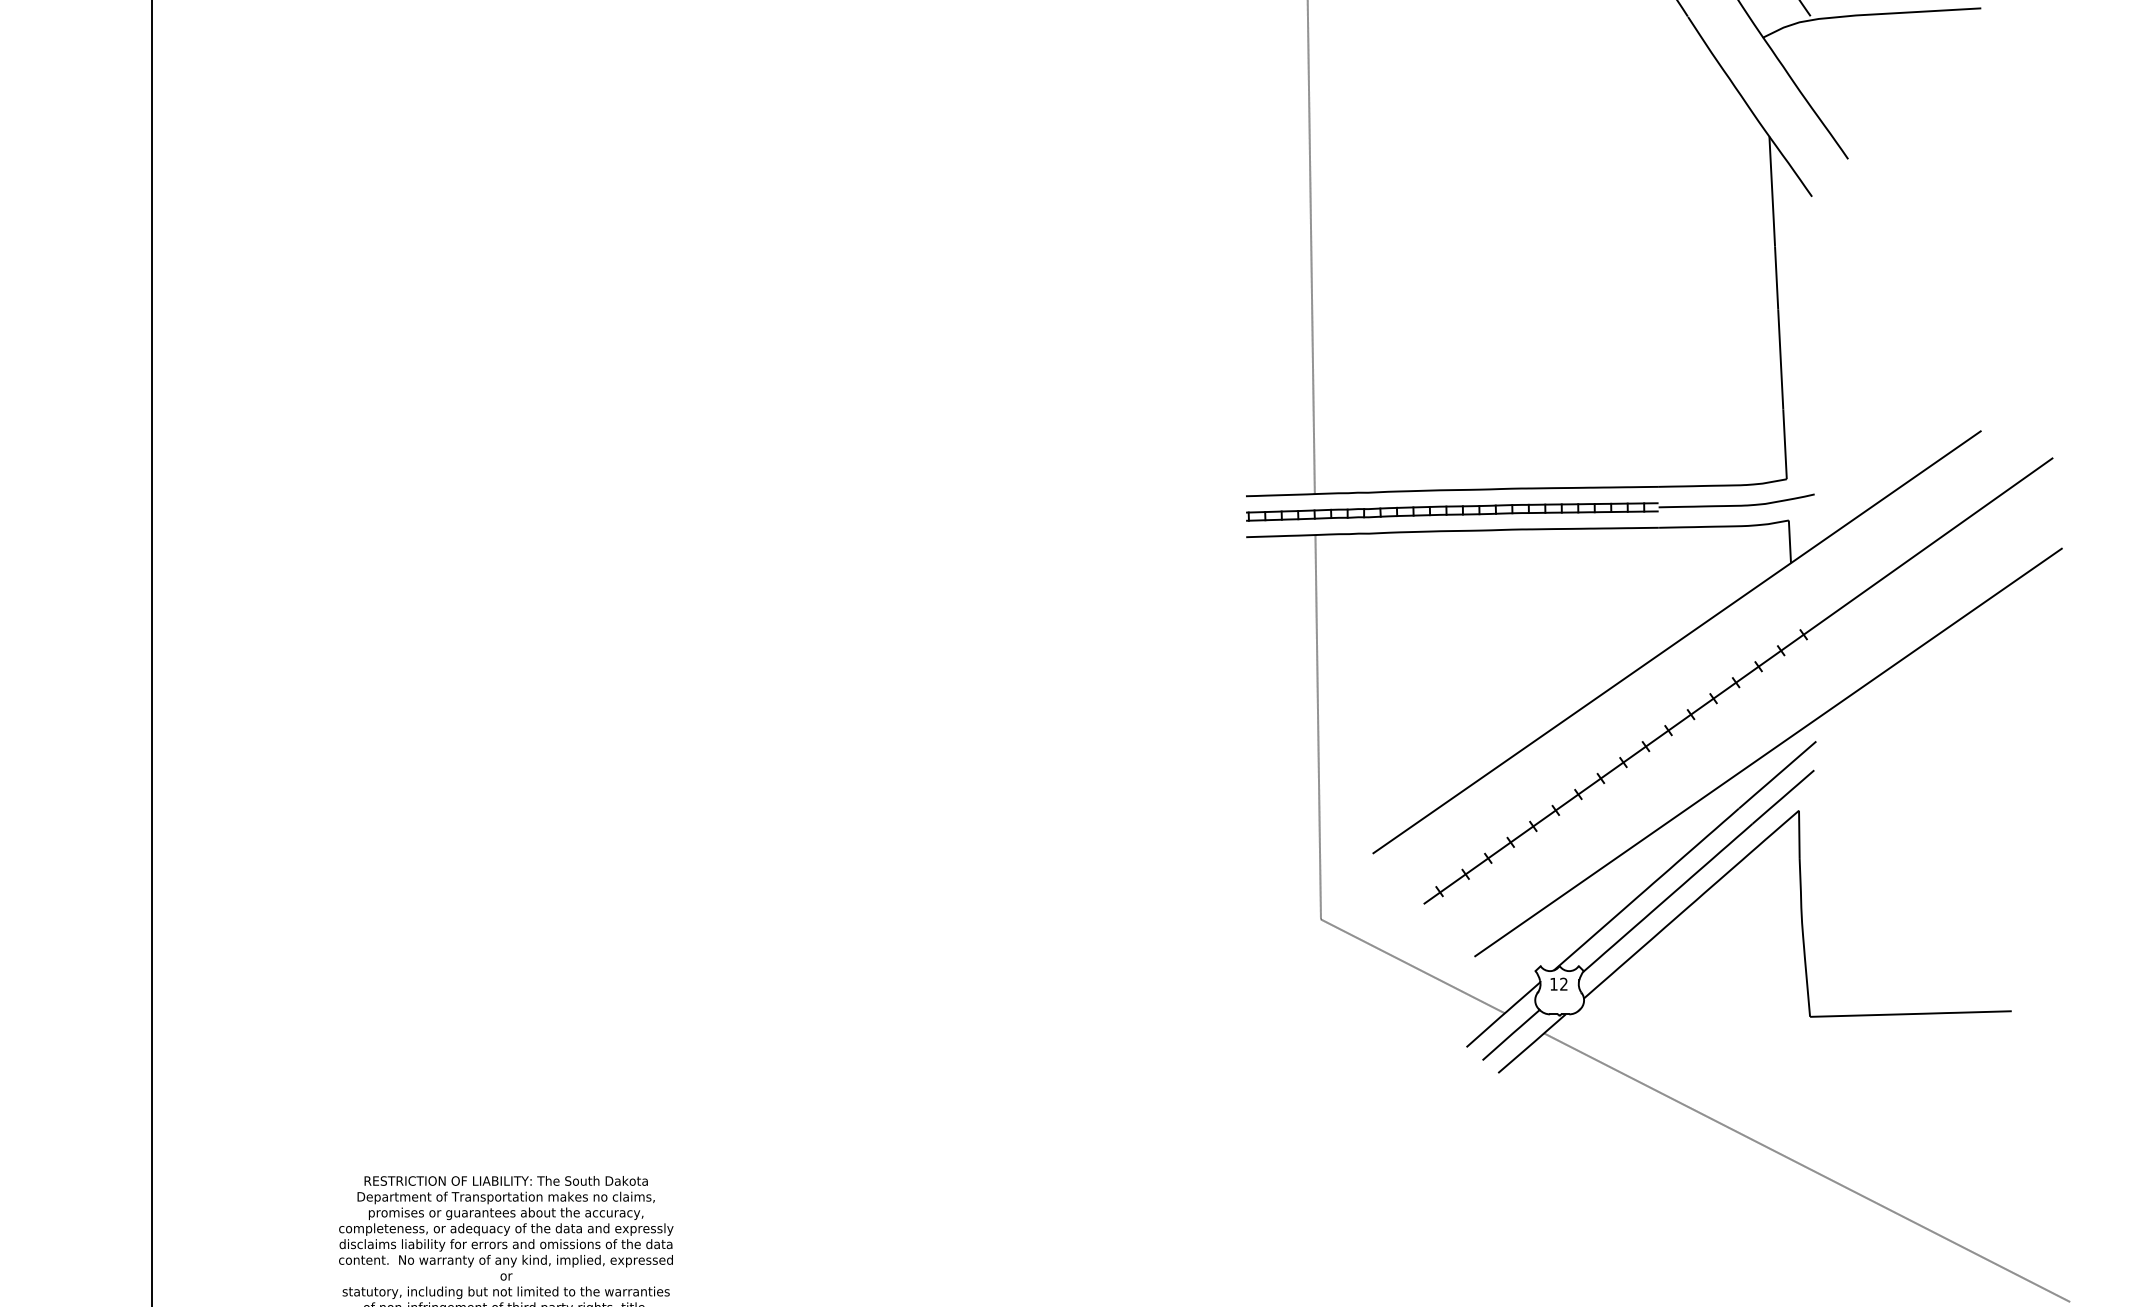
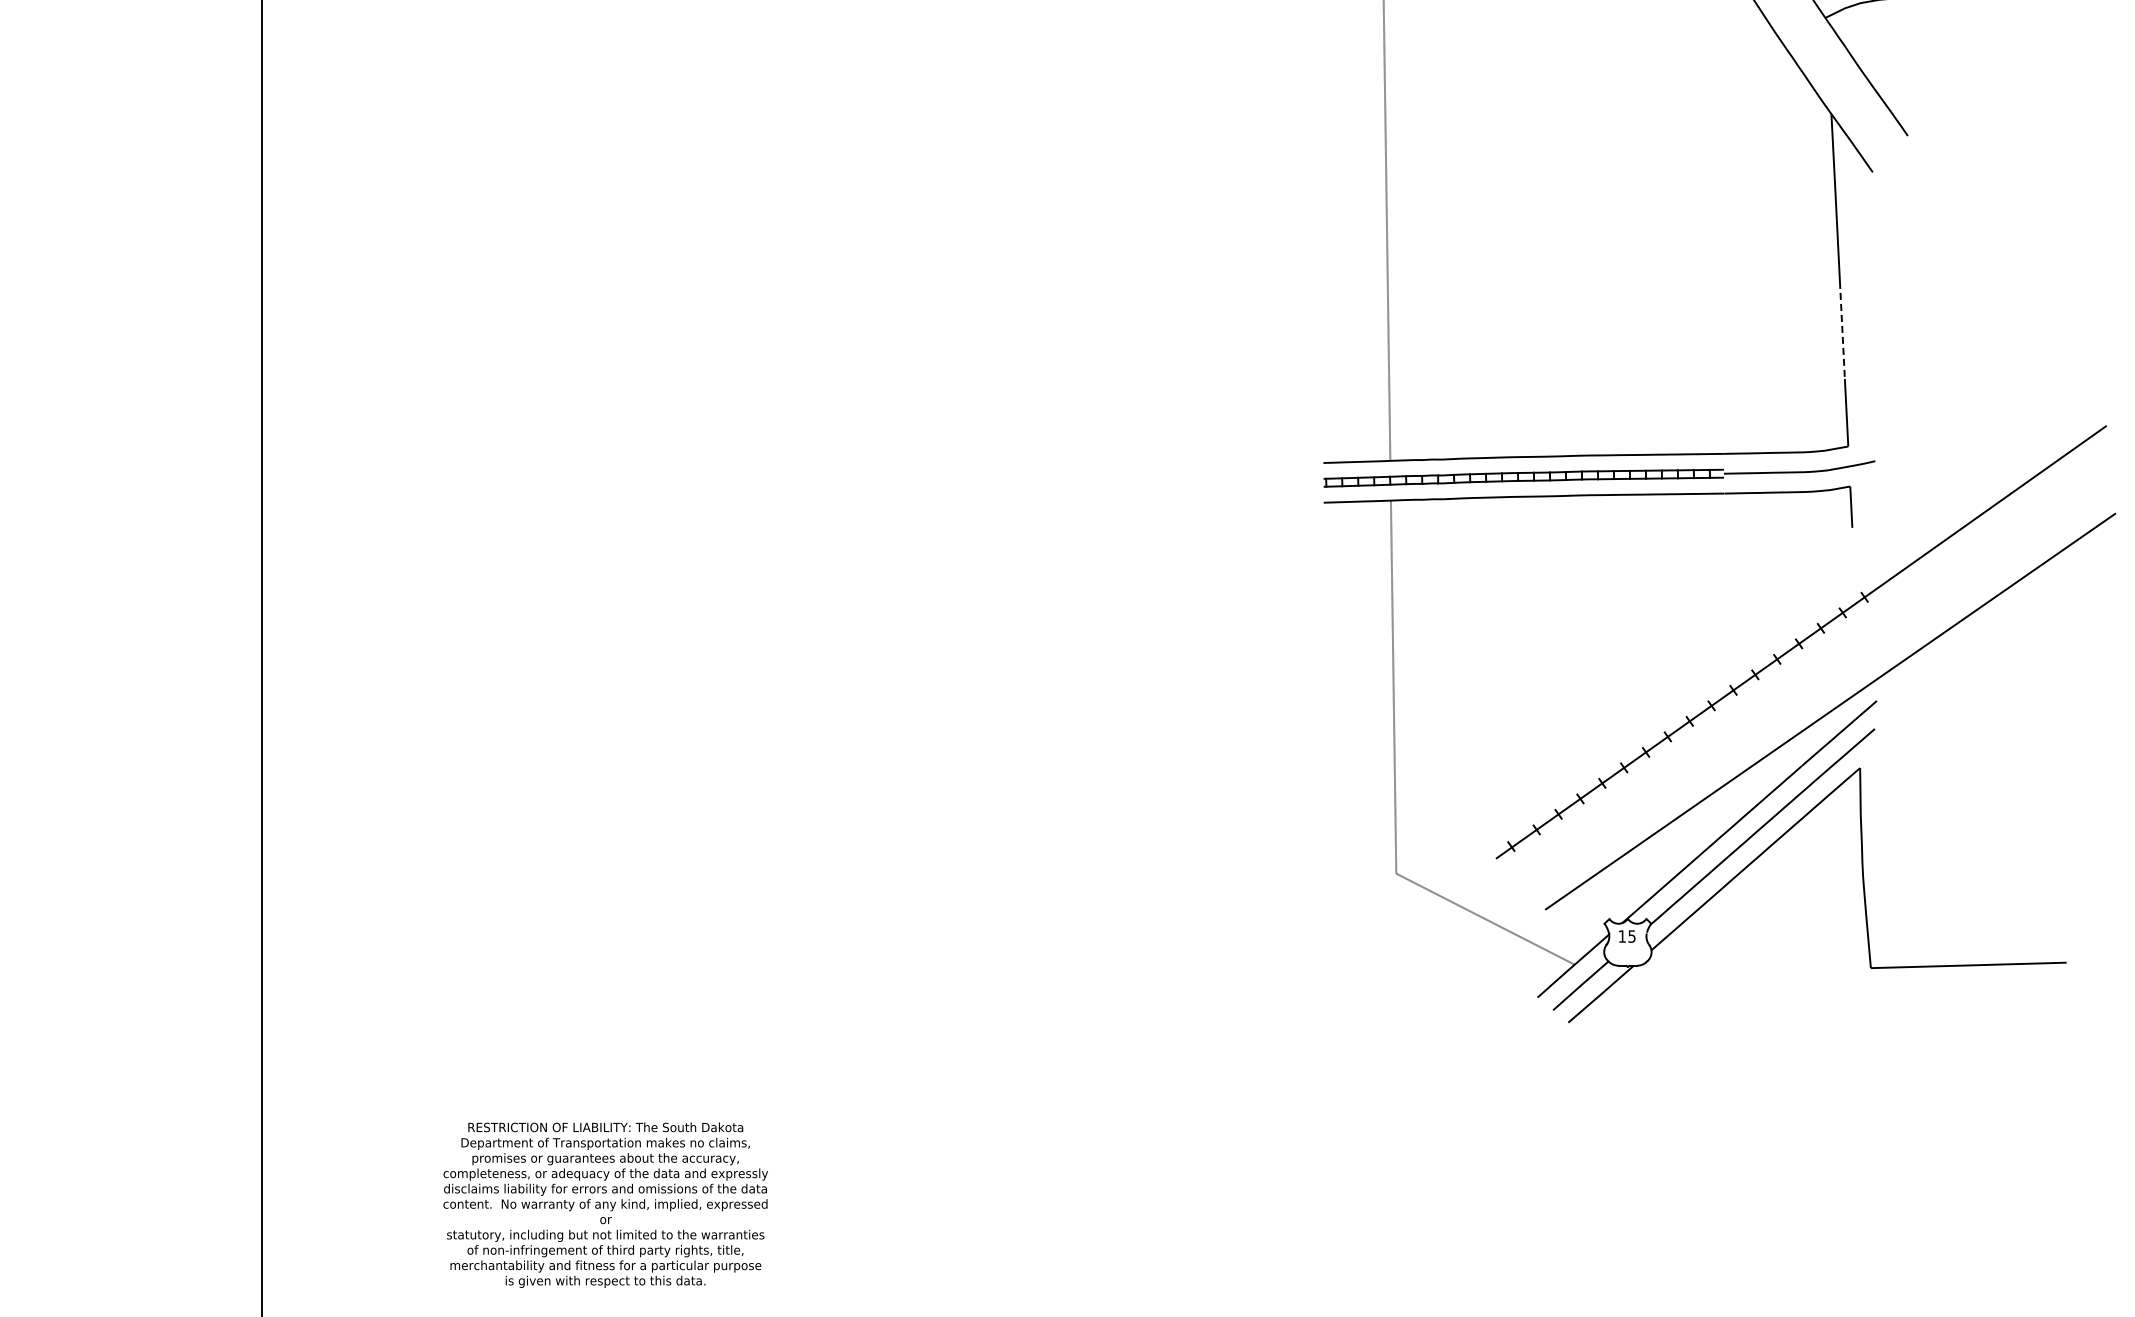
line: (1780, 359) -> (1842, 330), solid -> dashed
line: (1676, 642) -> (1741, 604), removed
text: (1563, 984) -> (1631, 936), 12 -> 15
line: (1806, 1167) -> (1867, 1114), removed

